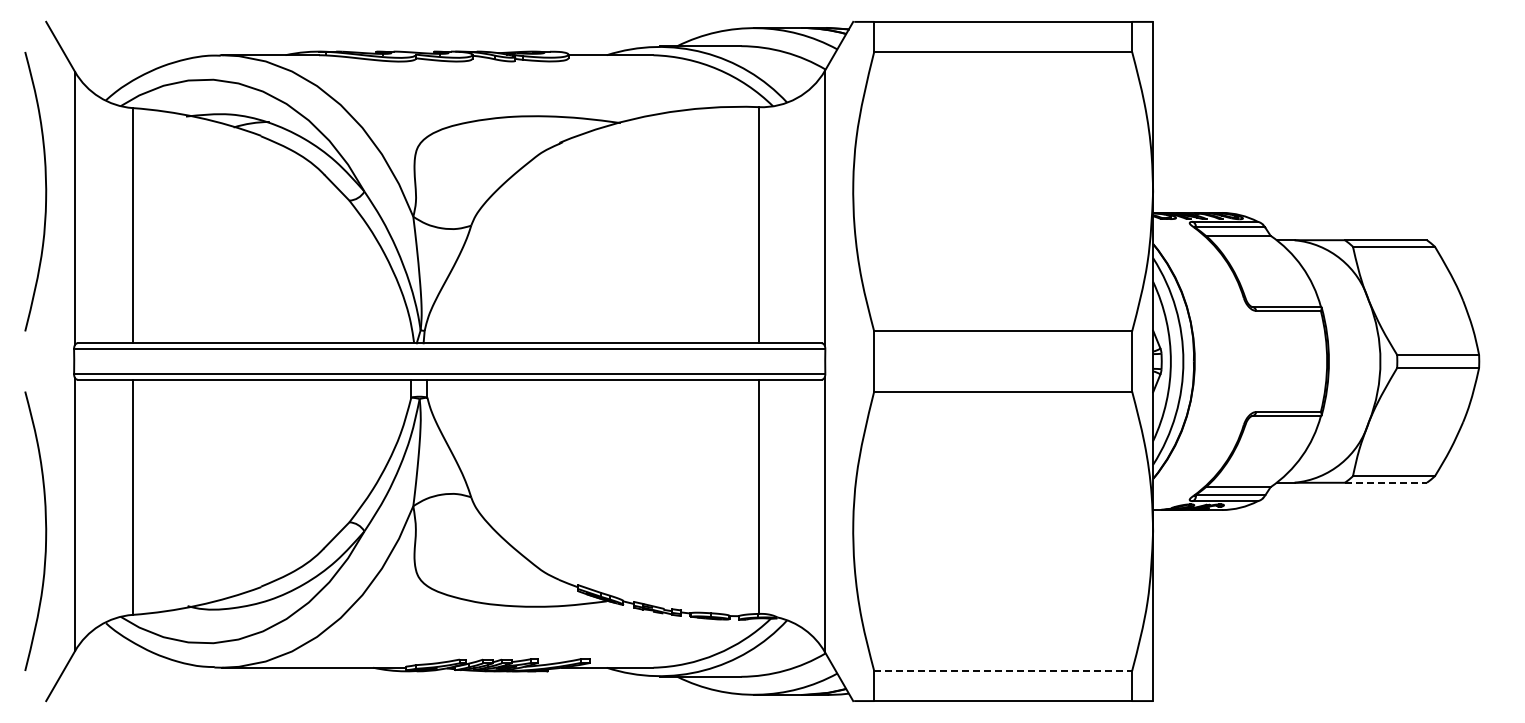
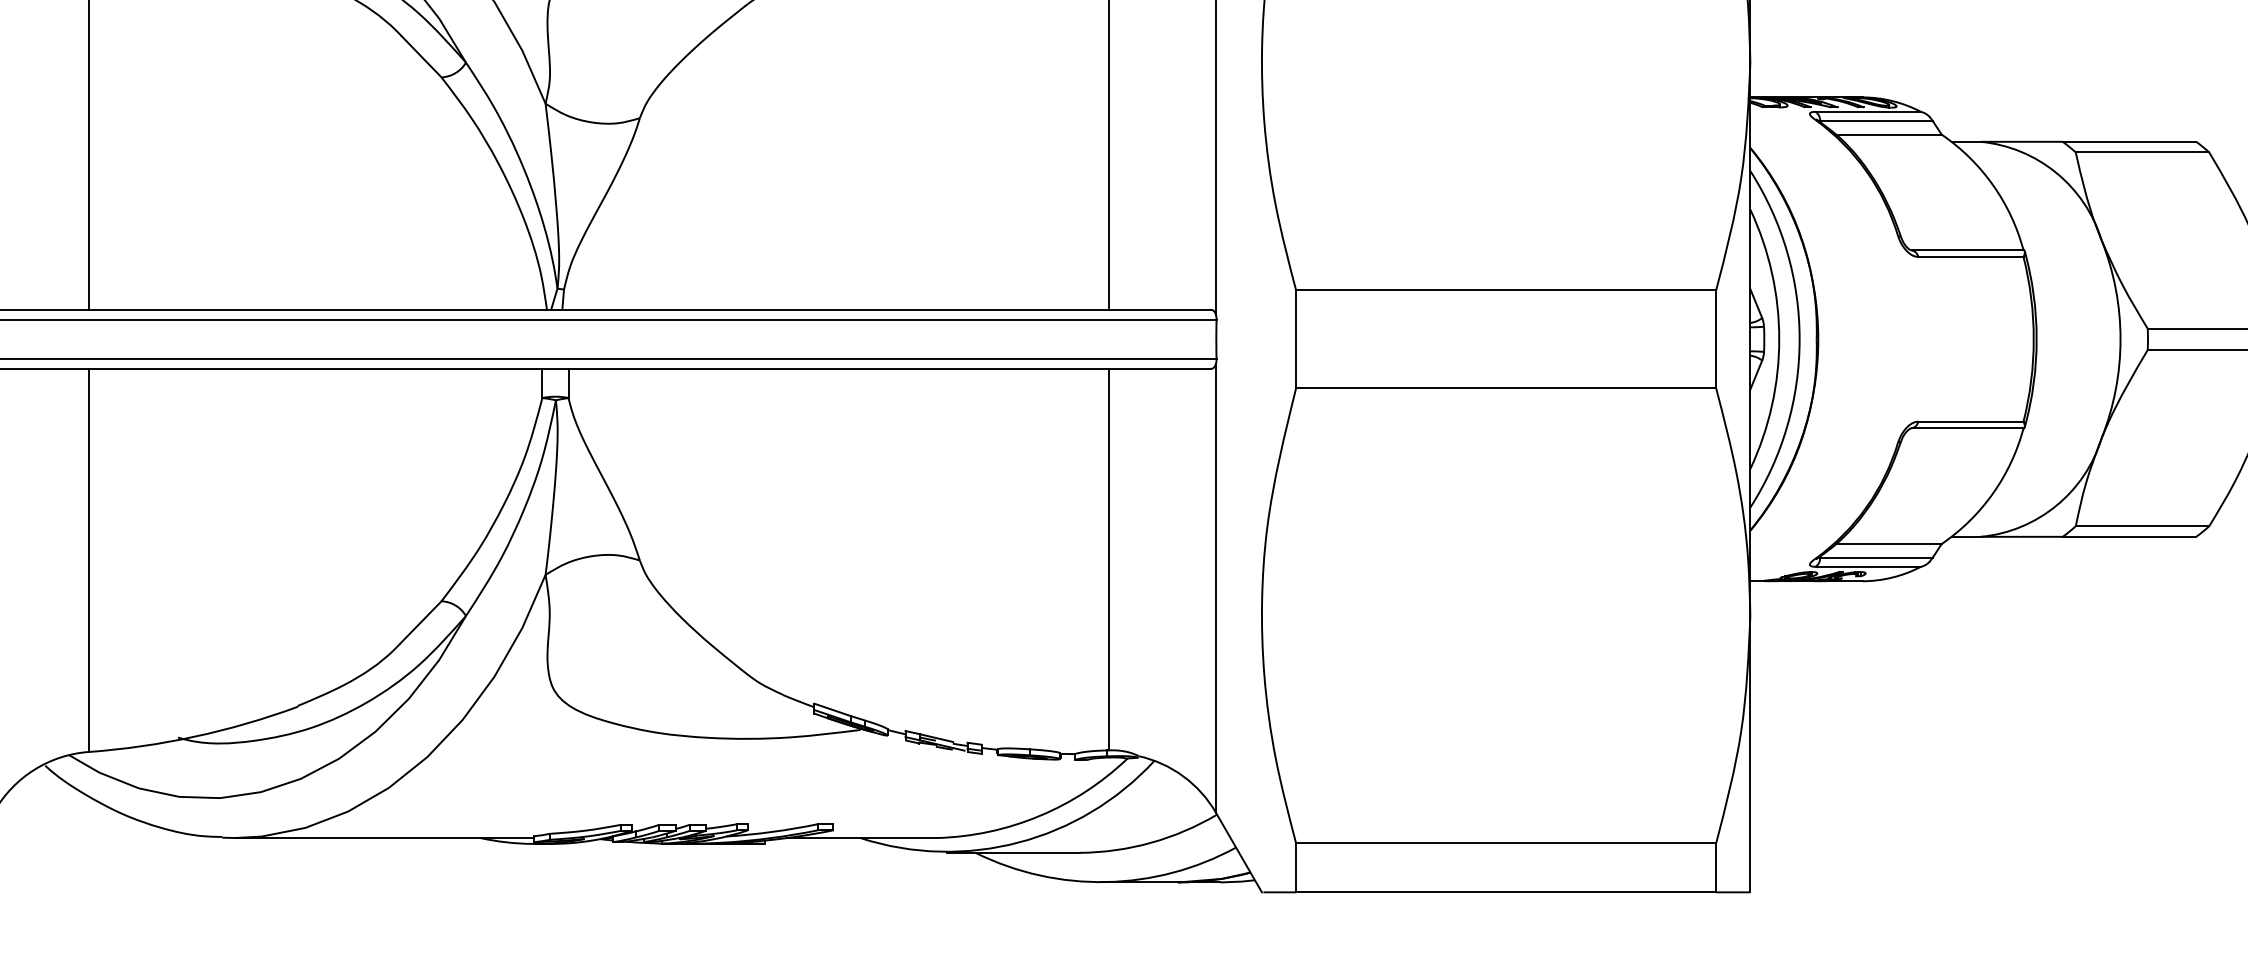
line: (1385, 482) -> (2128, 536), dashed -> solid
line: (1003, 671) -> (1506, 844), dashed -> solid

